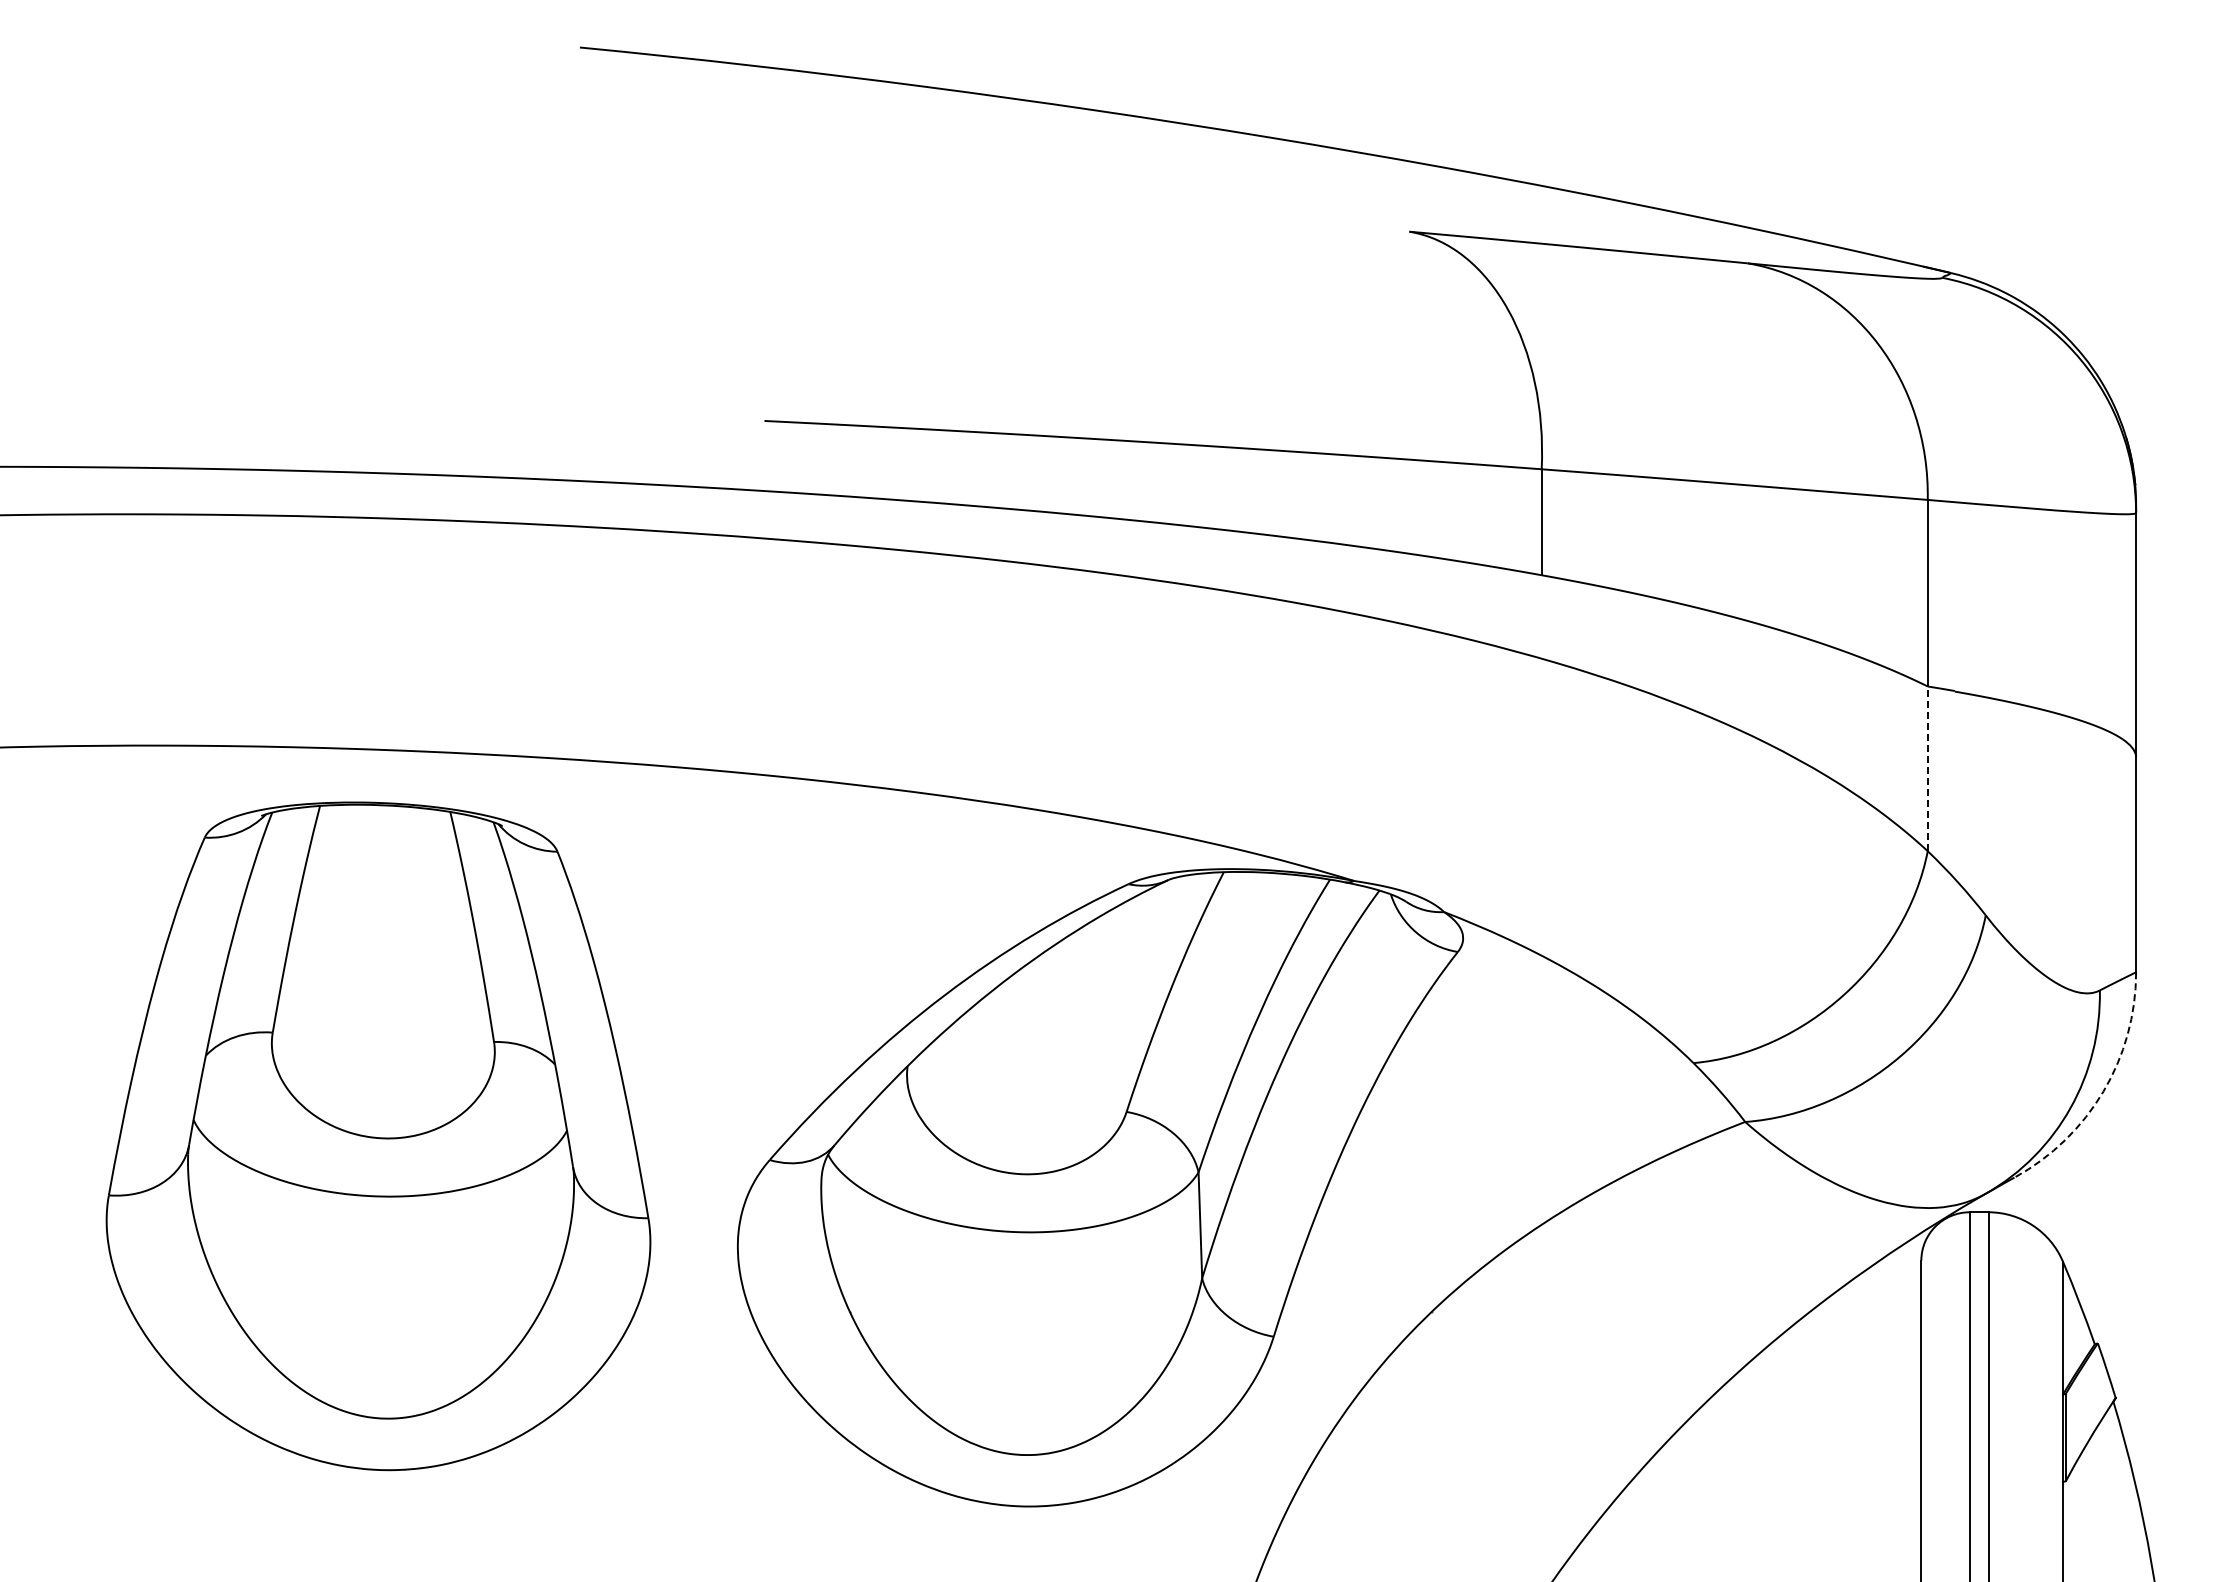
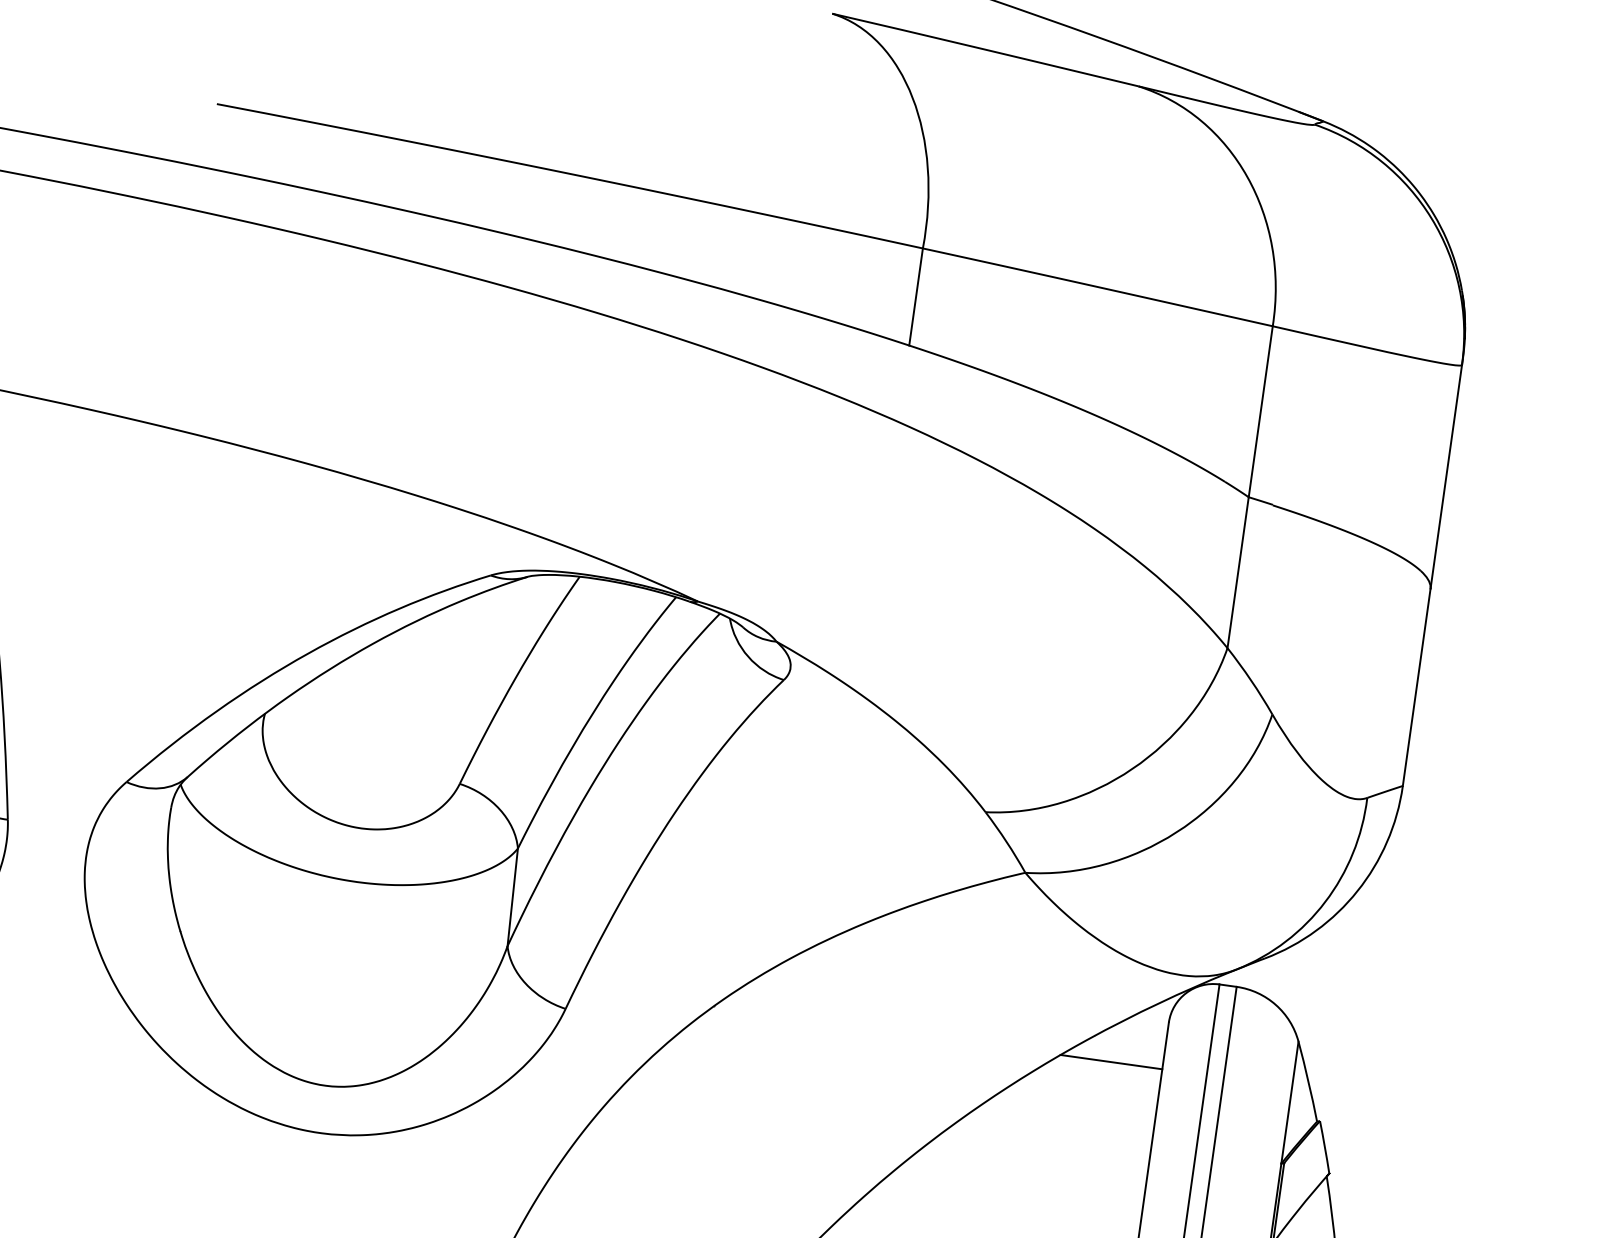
line: (1927, 768) -> (1237, 572), dashed -> solid
arc: (2103, 1091) -> (1357, 891), dashed -> solid
line: (1865, 1311) -> (1111, 1061), added

